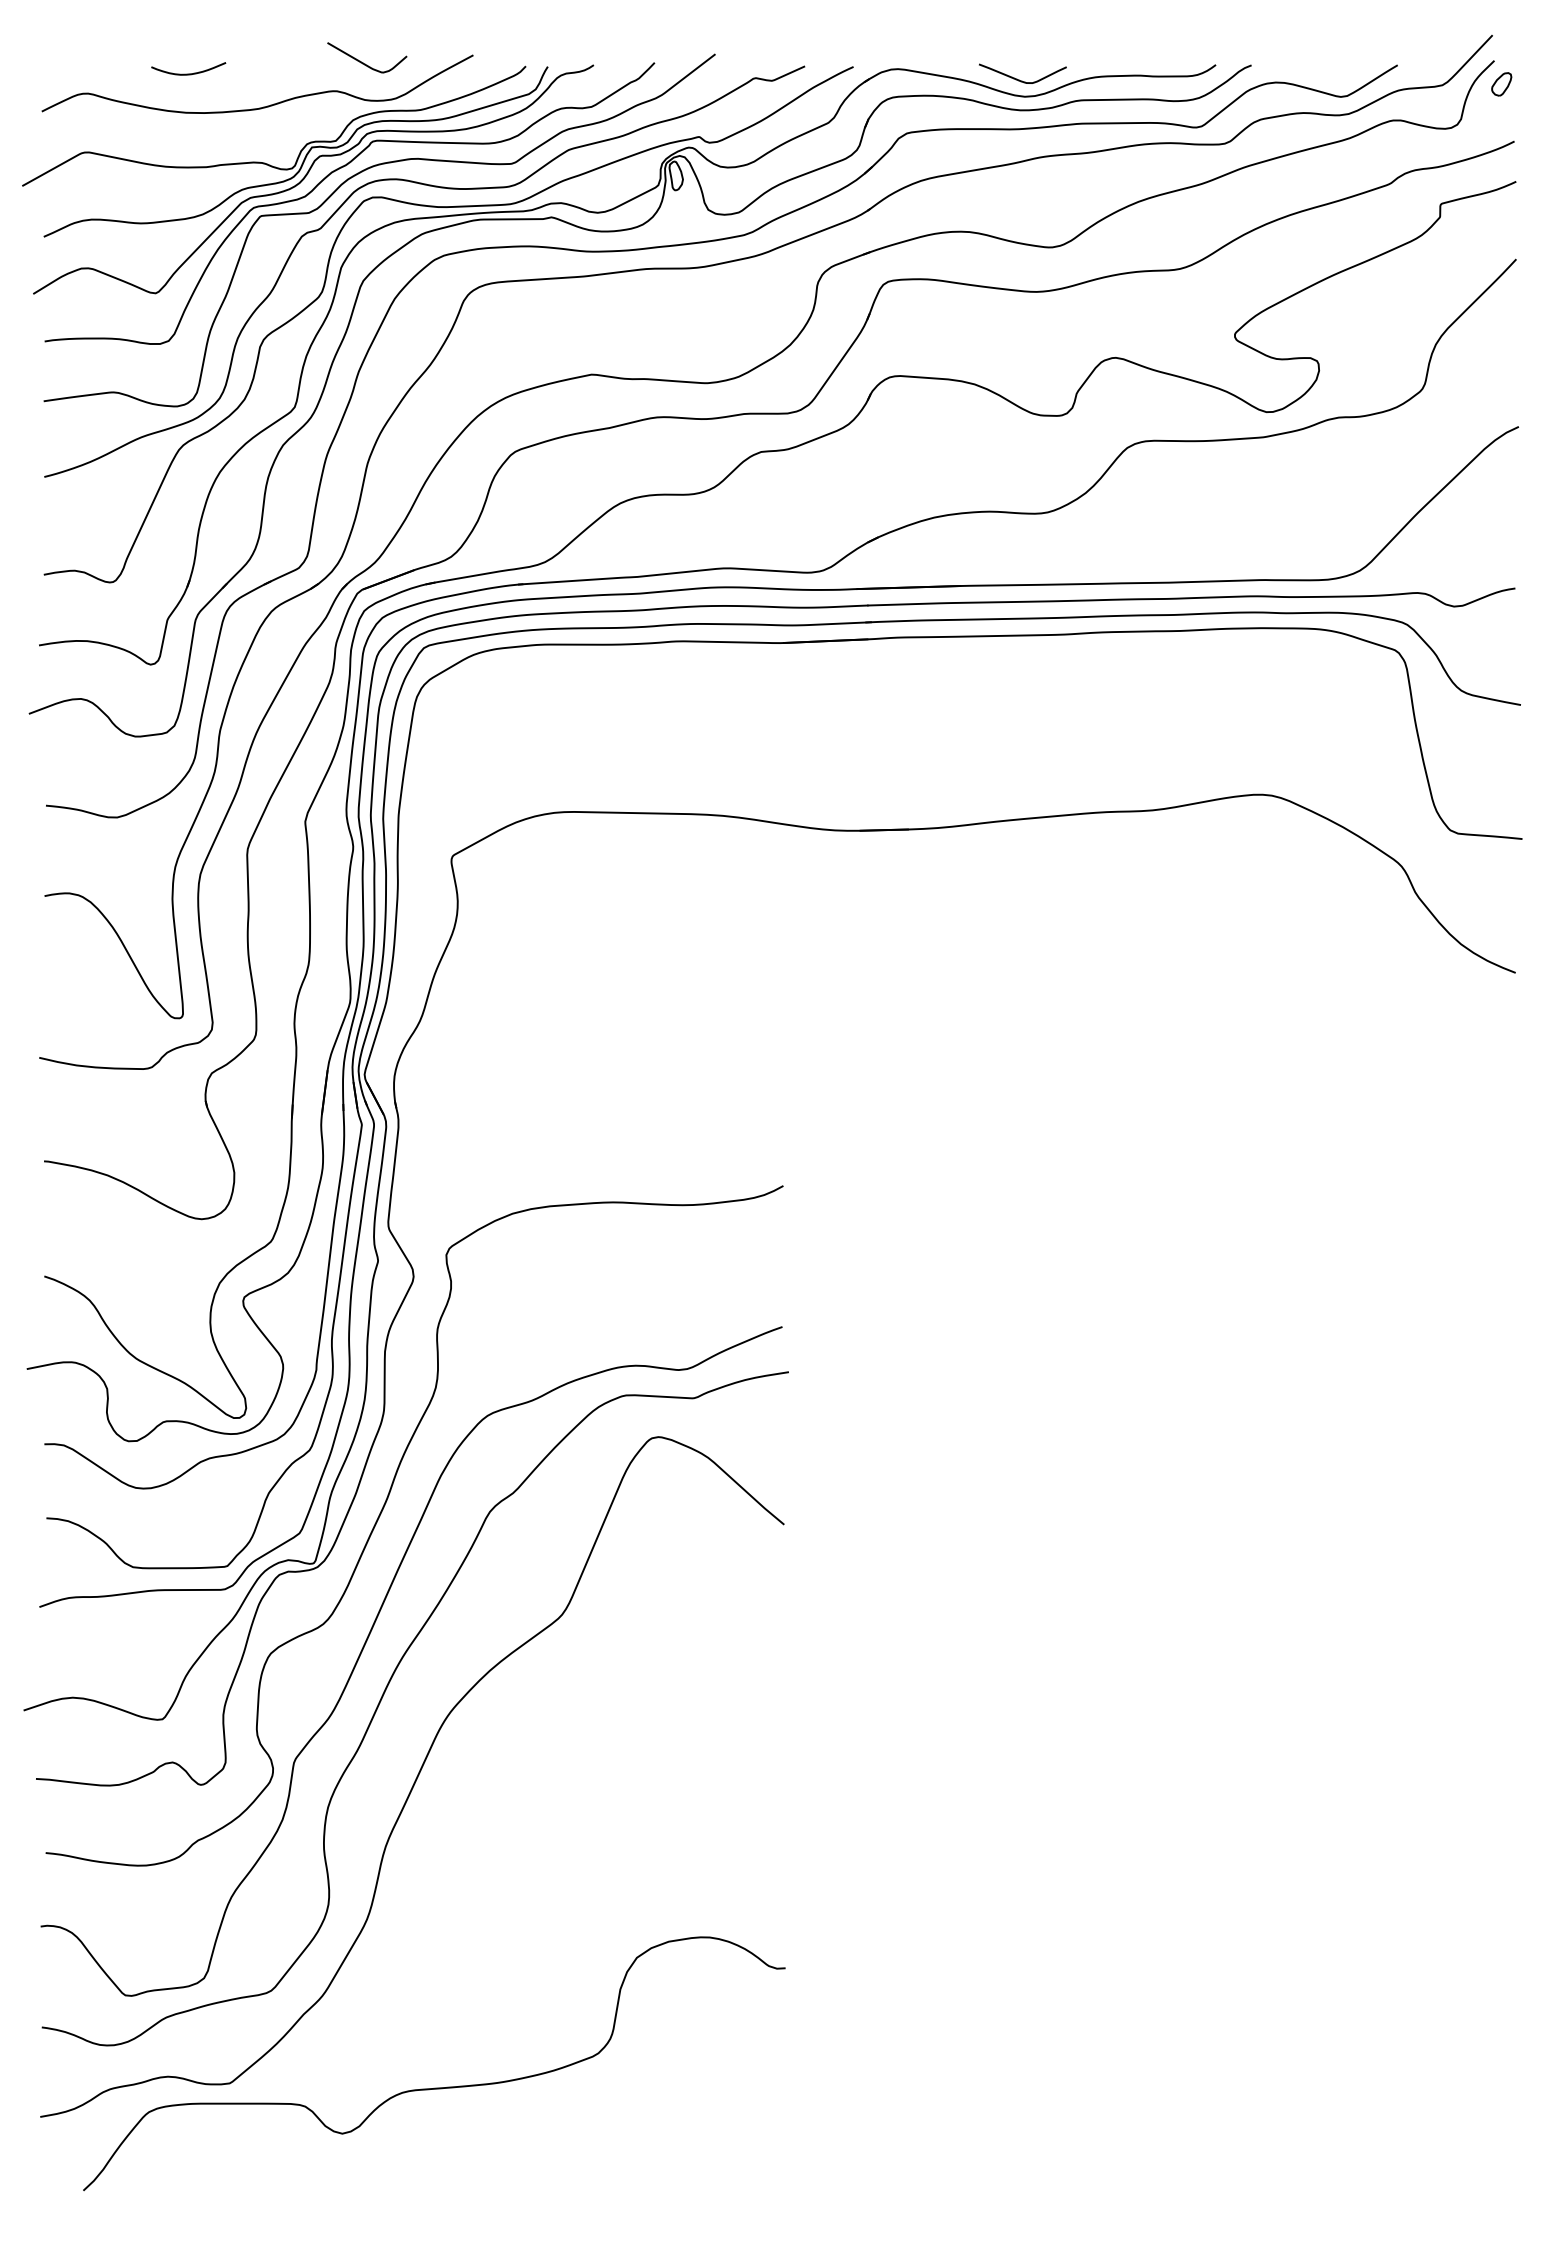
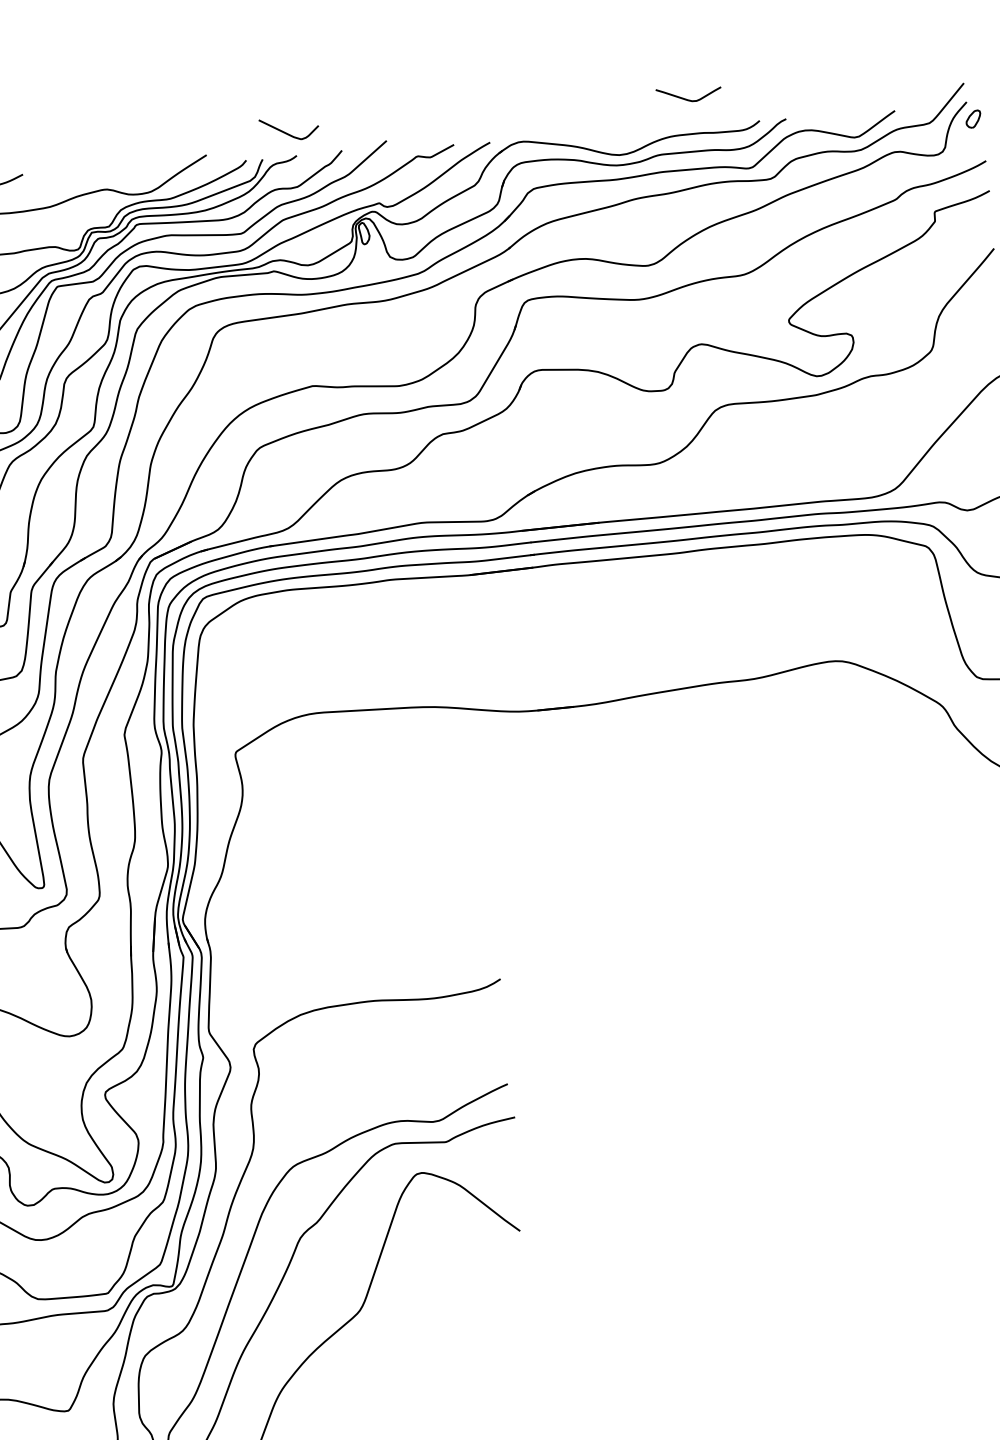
curve: (365, 63) -> (288, 133), moved
curve: (1019, 79) -> (686, 98), moved

